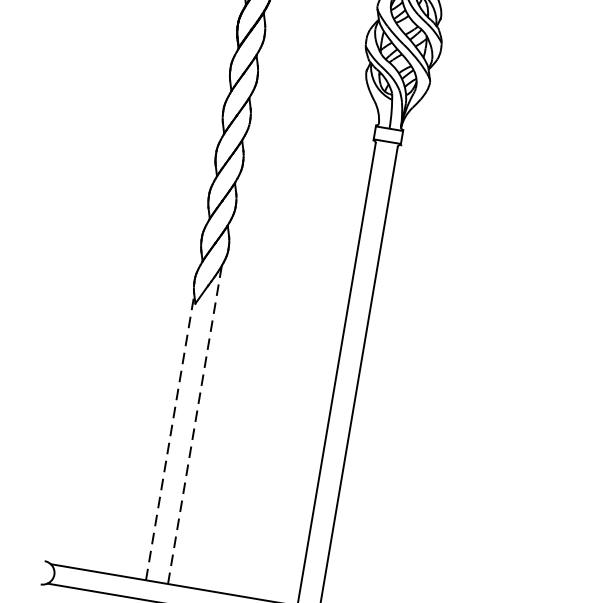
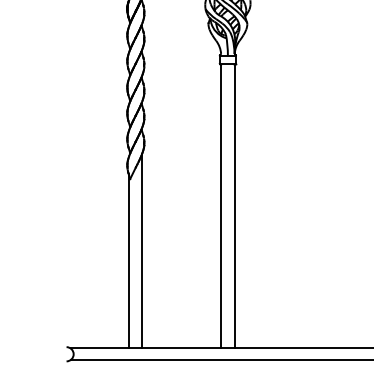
line: (195, 423) -> (142, 250), dashed -> solid
line: (170, 436) -> (128, 260), dashed -> solid

